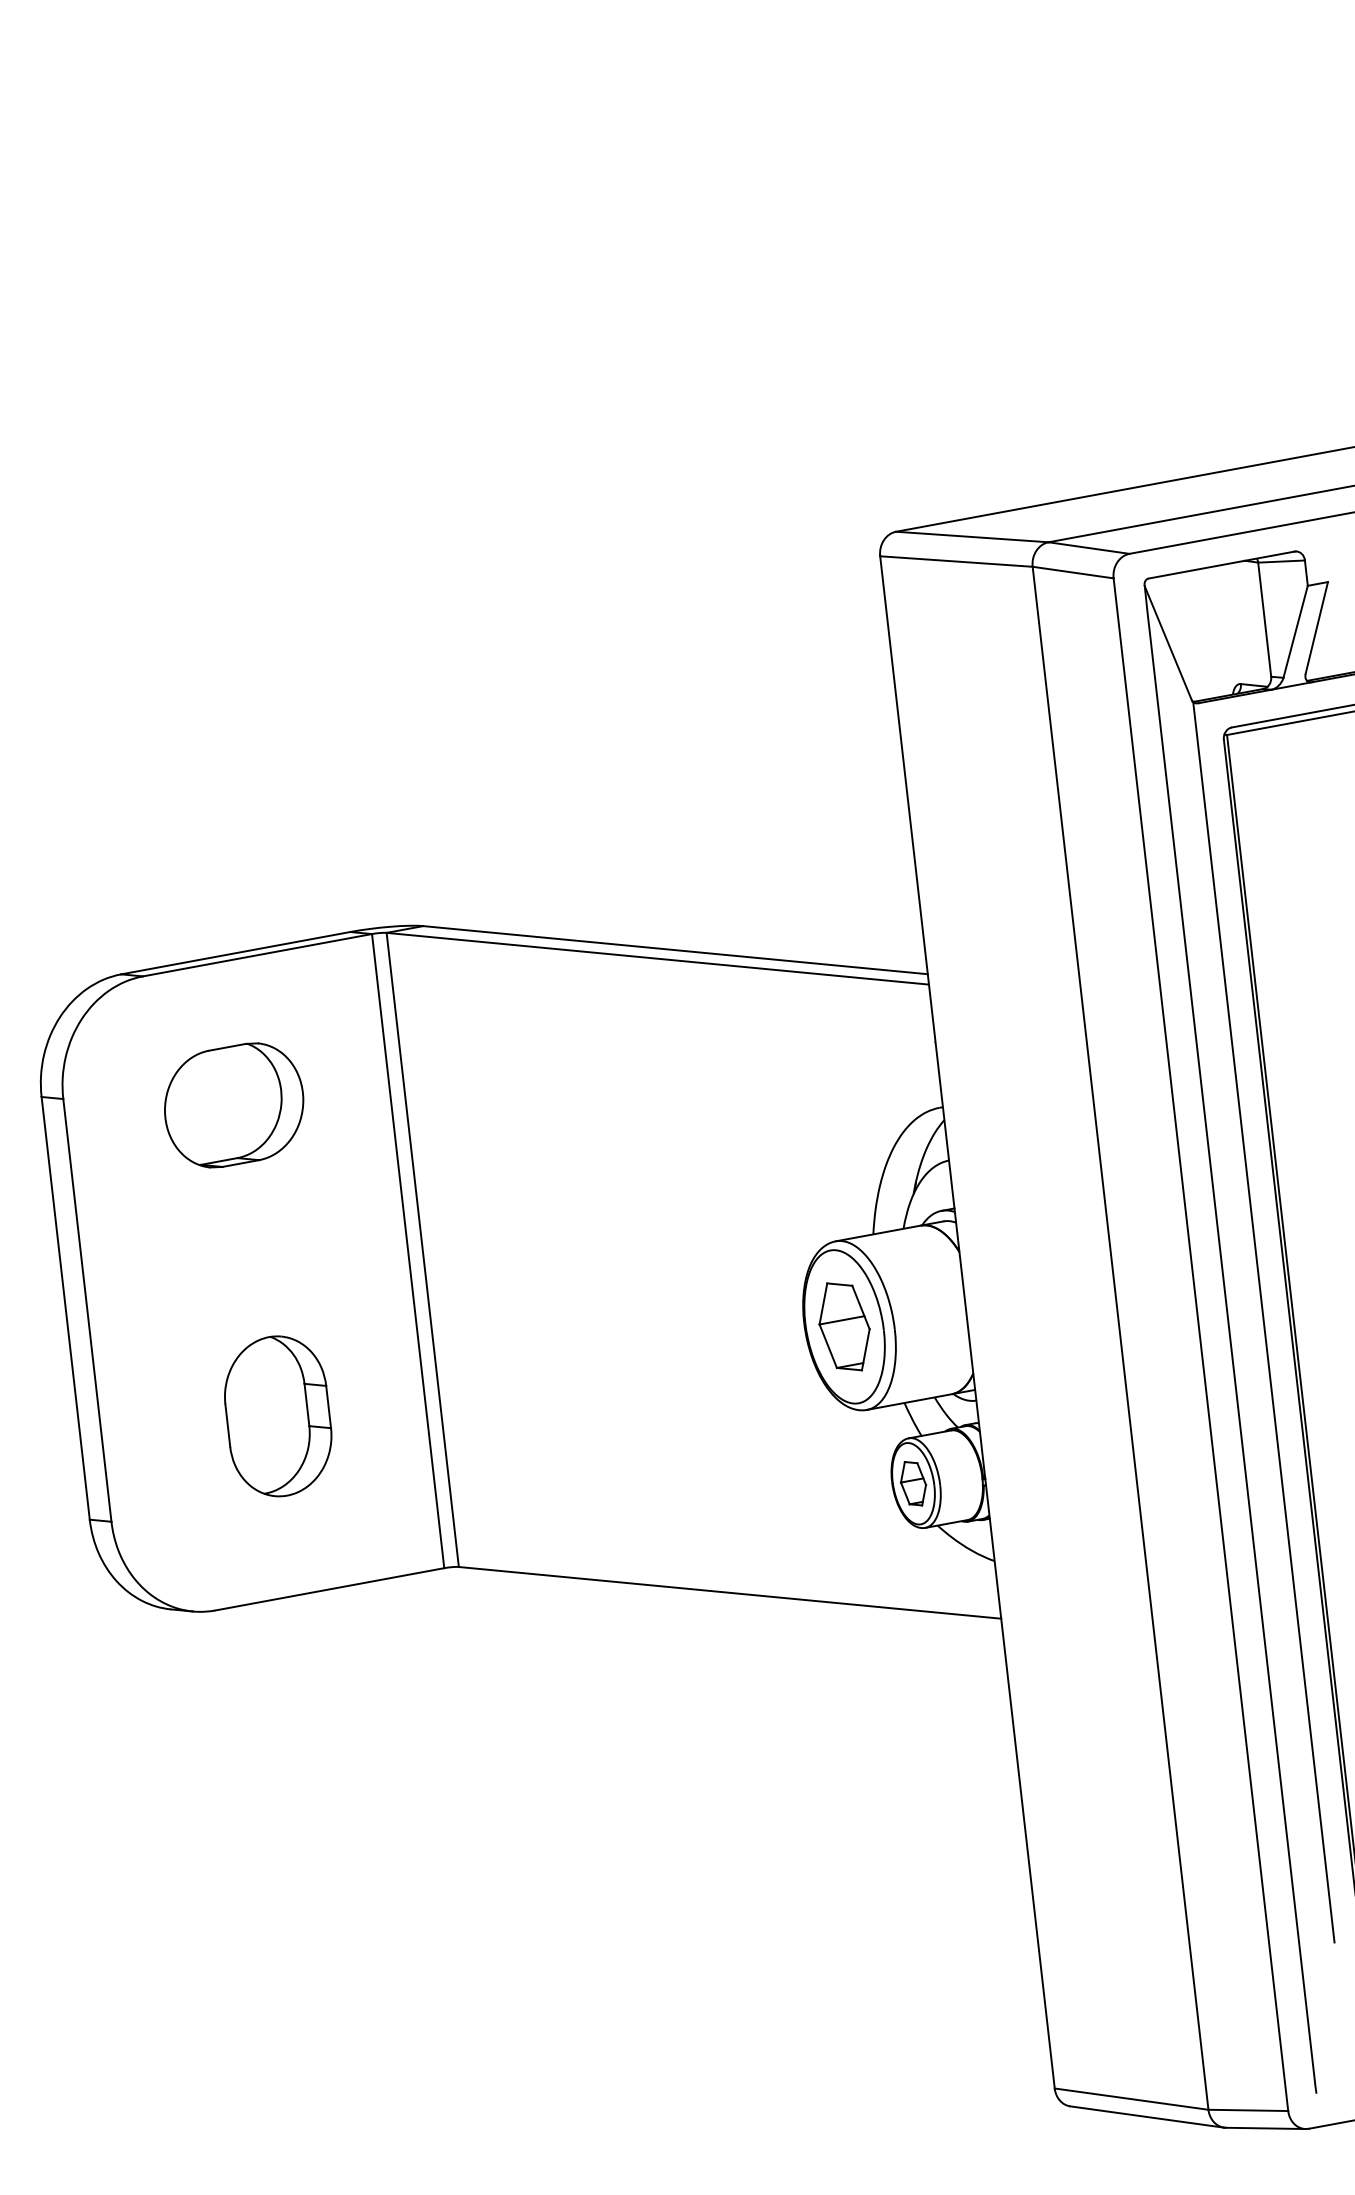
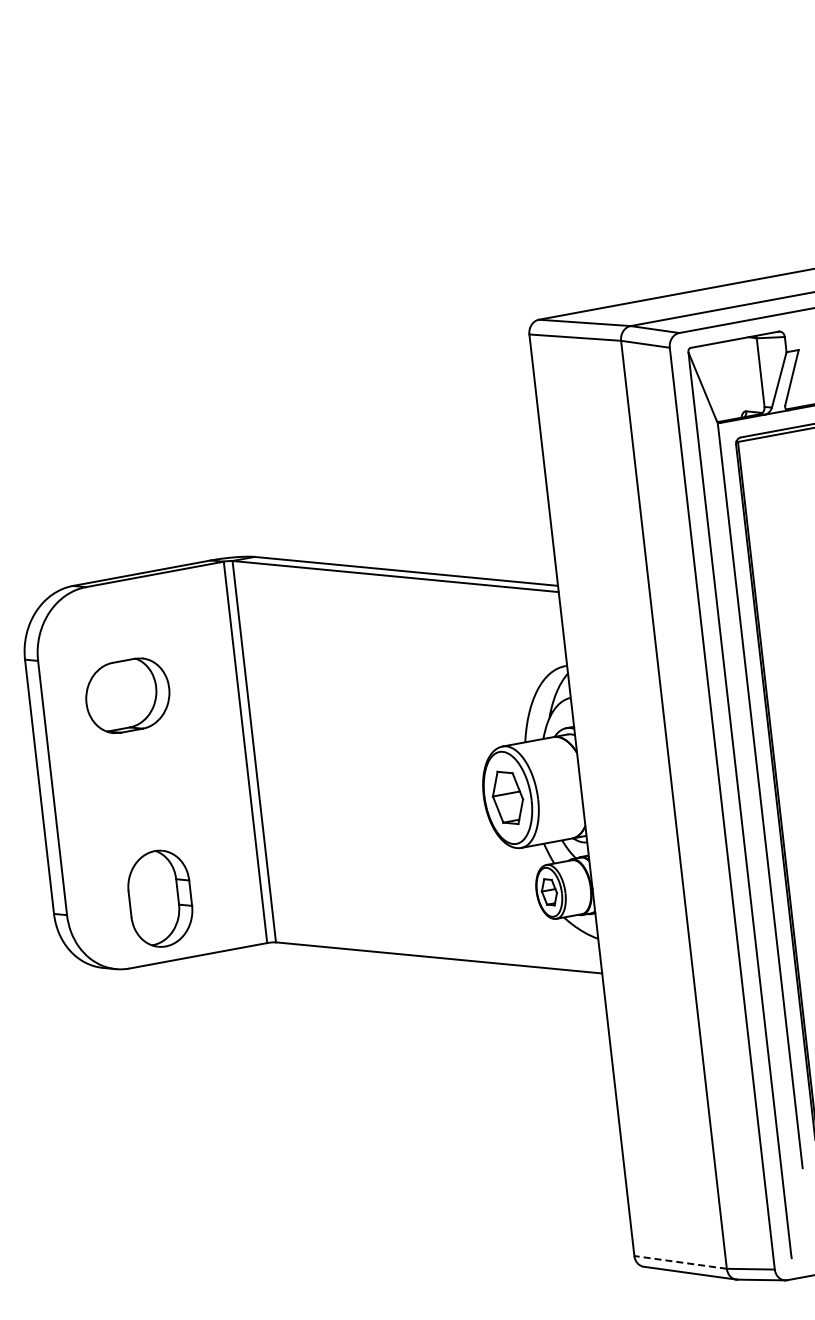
part: (233, 1104) -> (127, 695), moved
part: (278, 1415) -> (160, 898), moved
line: (1131, 2099) -> (680, 1262), solid -> dashed

